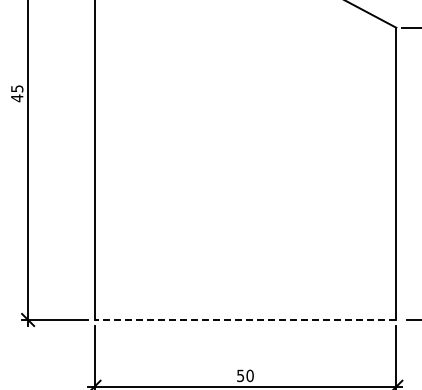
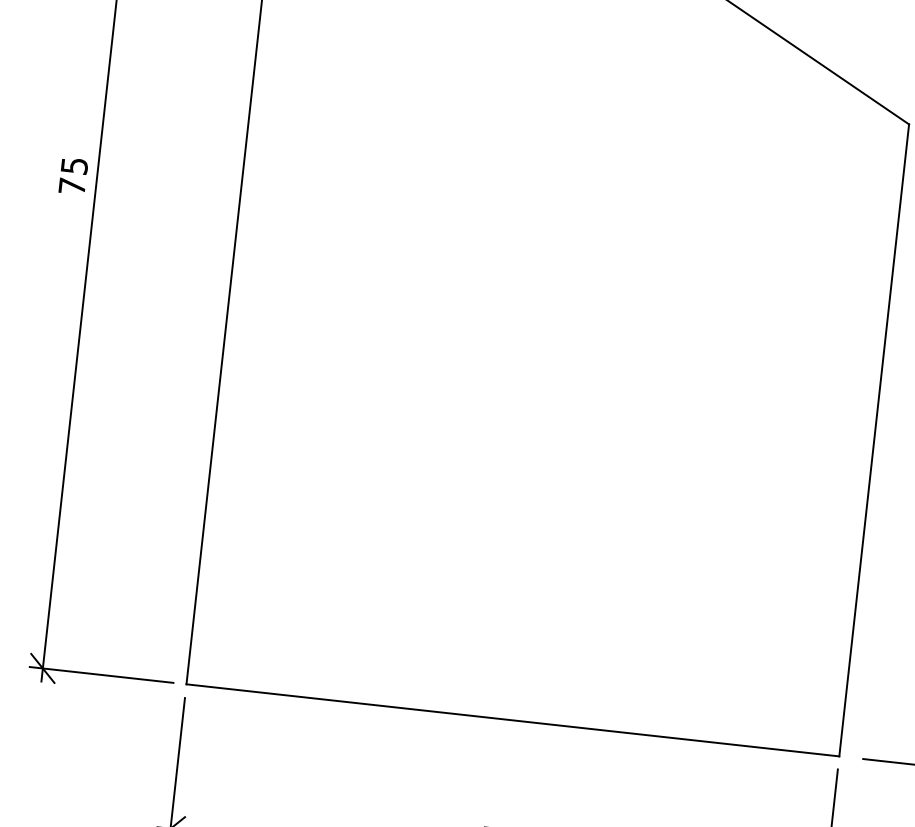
text: (17, 98) -> (72, 186), 45 -> 75
line: (245, 319) -> (513, 719), dashed -> solid

